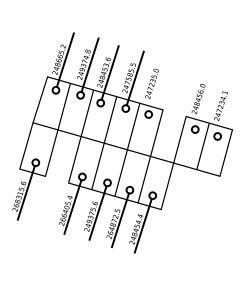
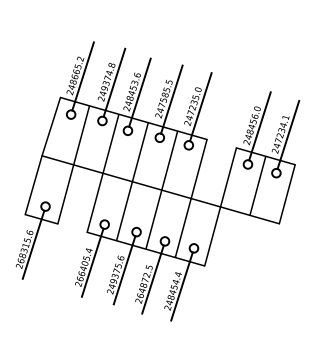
line: (157, 84) -> (200, 107), added
line: (204, 99) -> (259, 126), added
line: (227, 105) -> (288, 134), added

